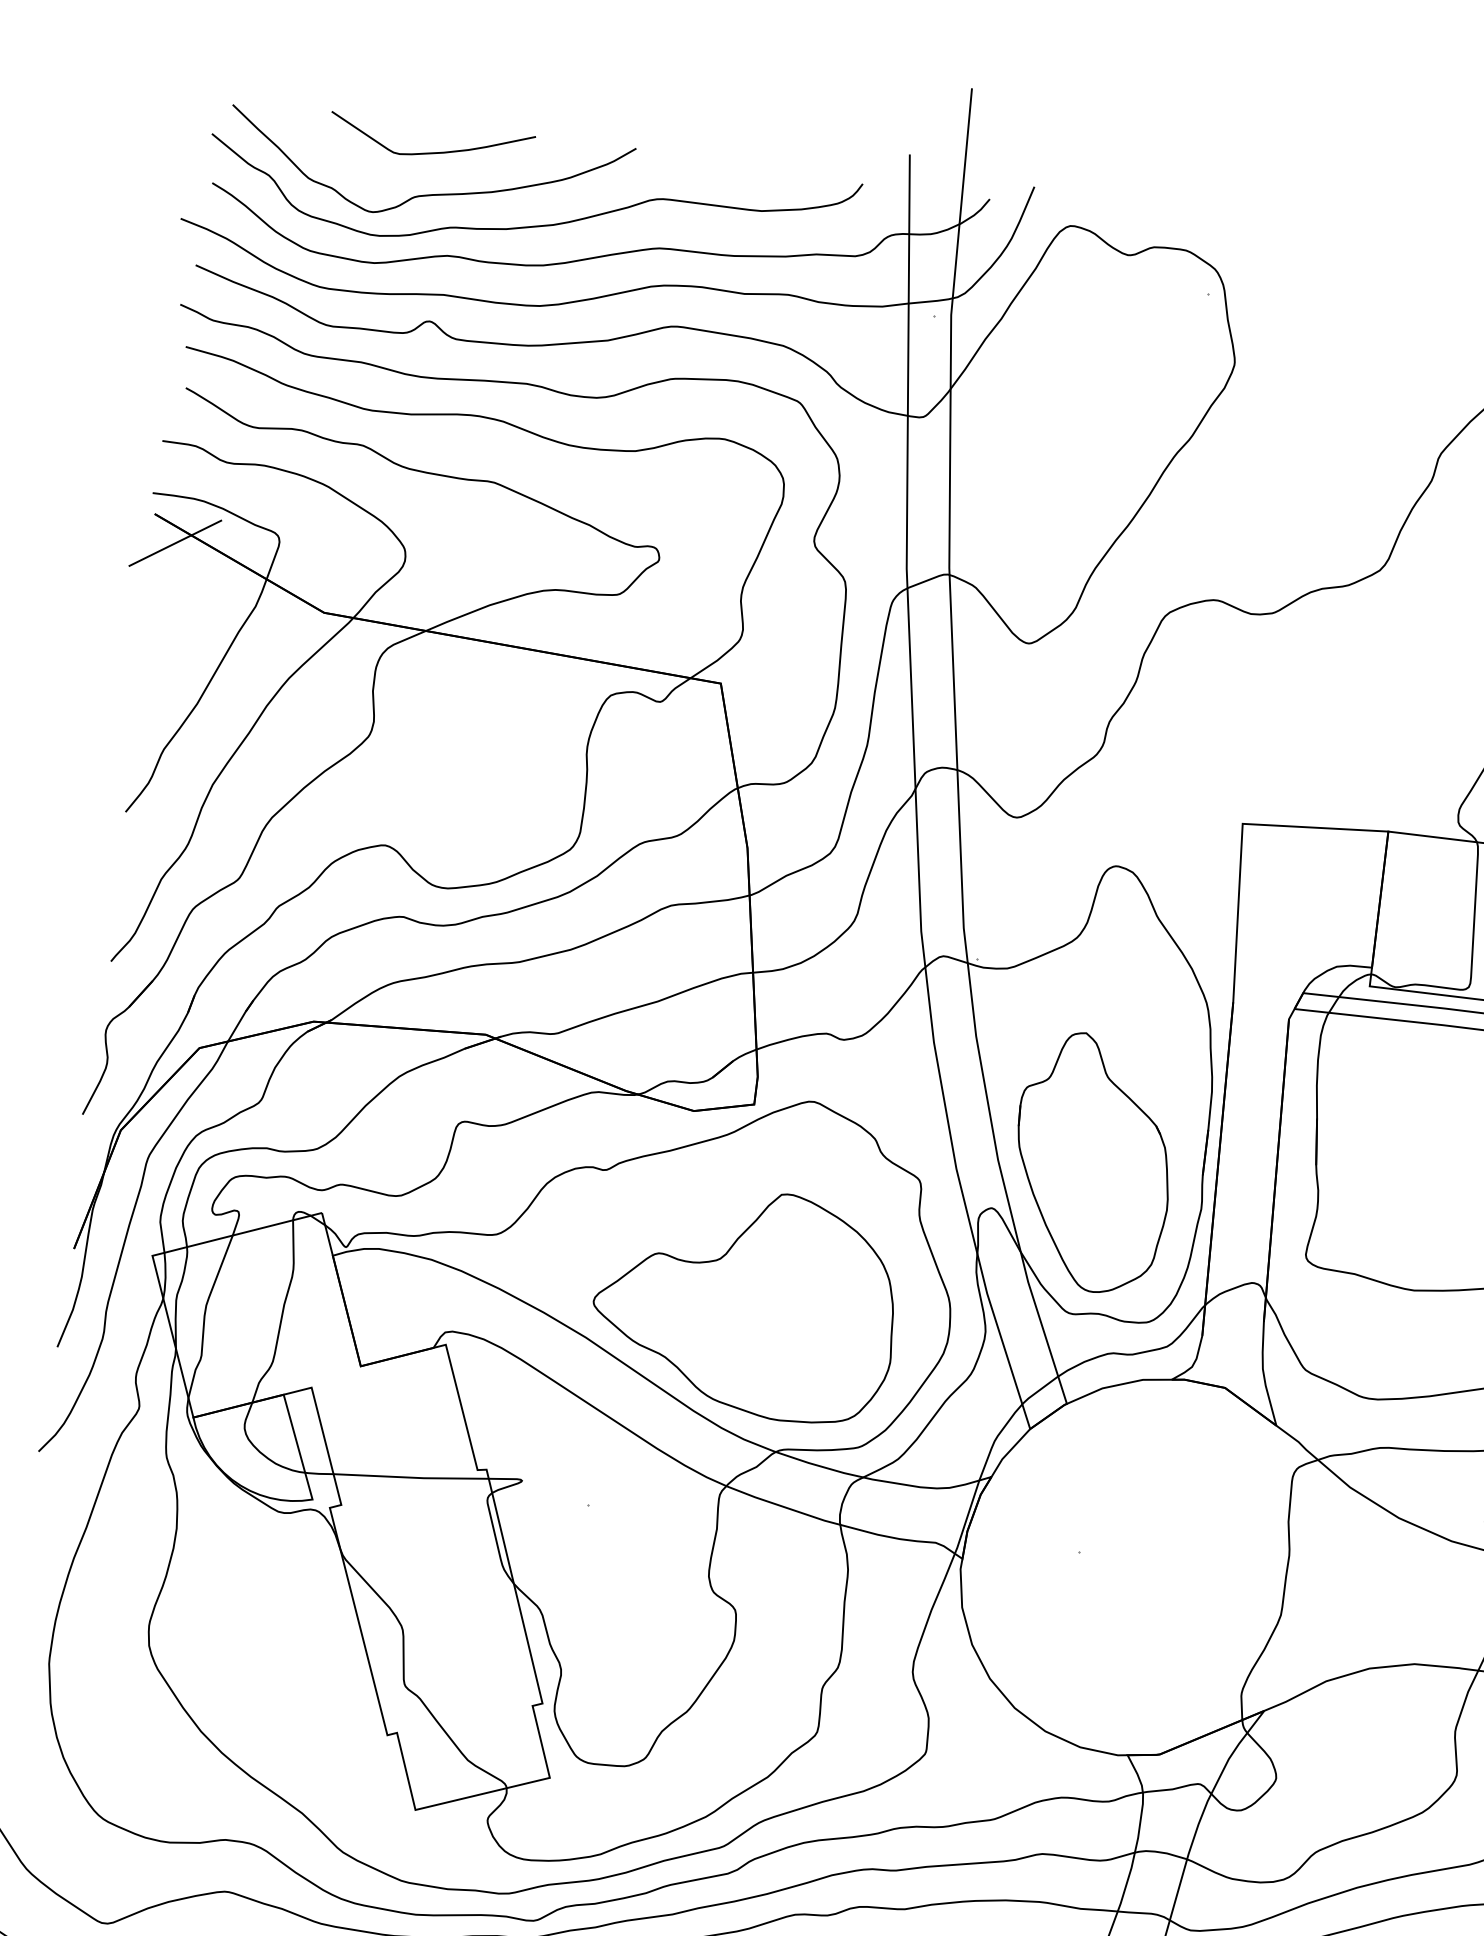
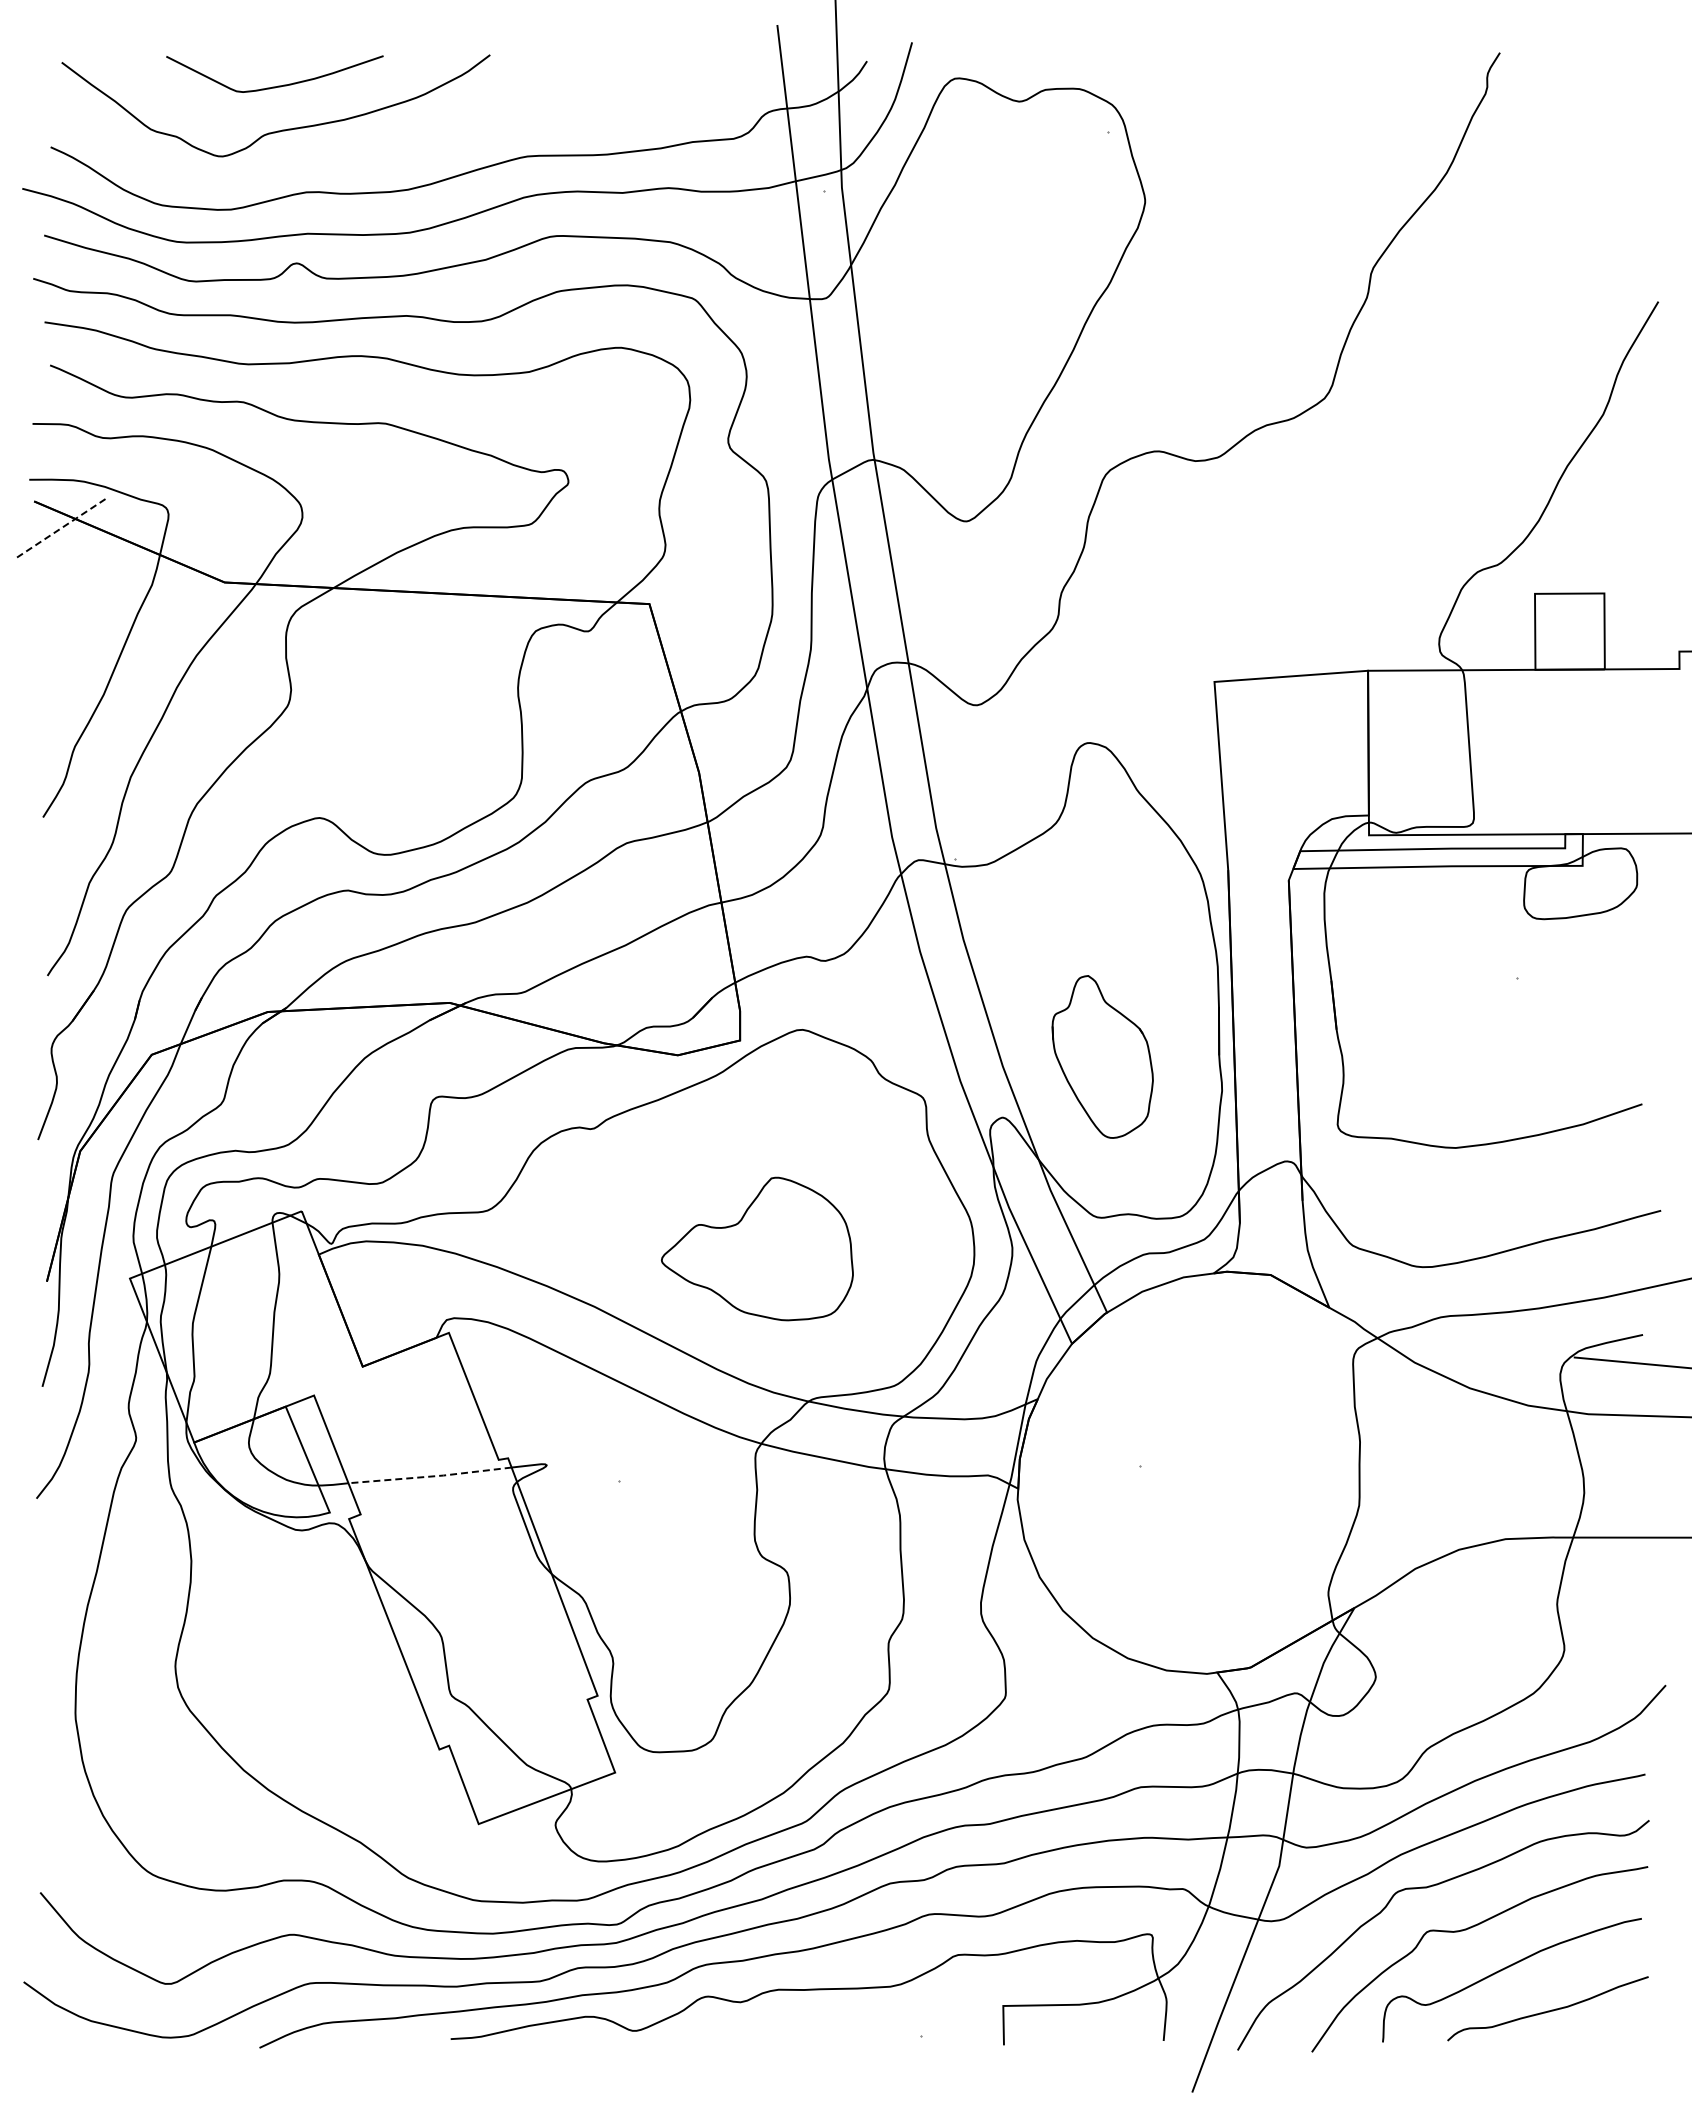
curve: (532, 225) -> (391, 149), removed
line: (175, 543) -> (59, 529), solid -> dashed
part: (1092, 1162) -> (1102, 1056), size x0.6
part: (745, 1302) -> (757, 1248), size x0.6
line: (411, 1477) -> (430, 1476), solid -> dashed

